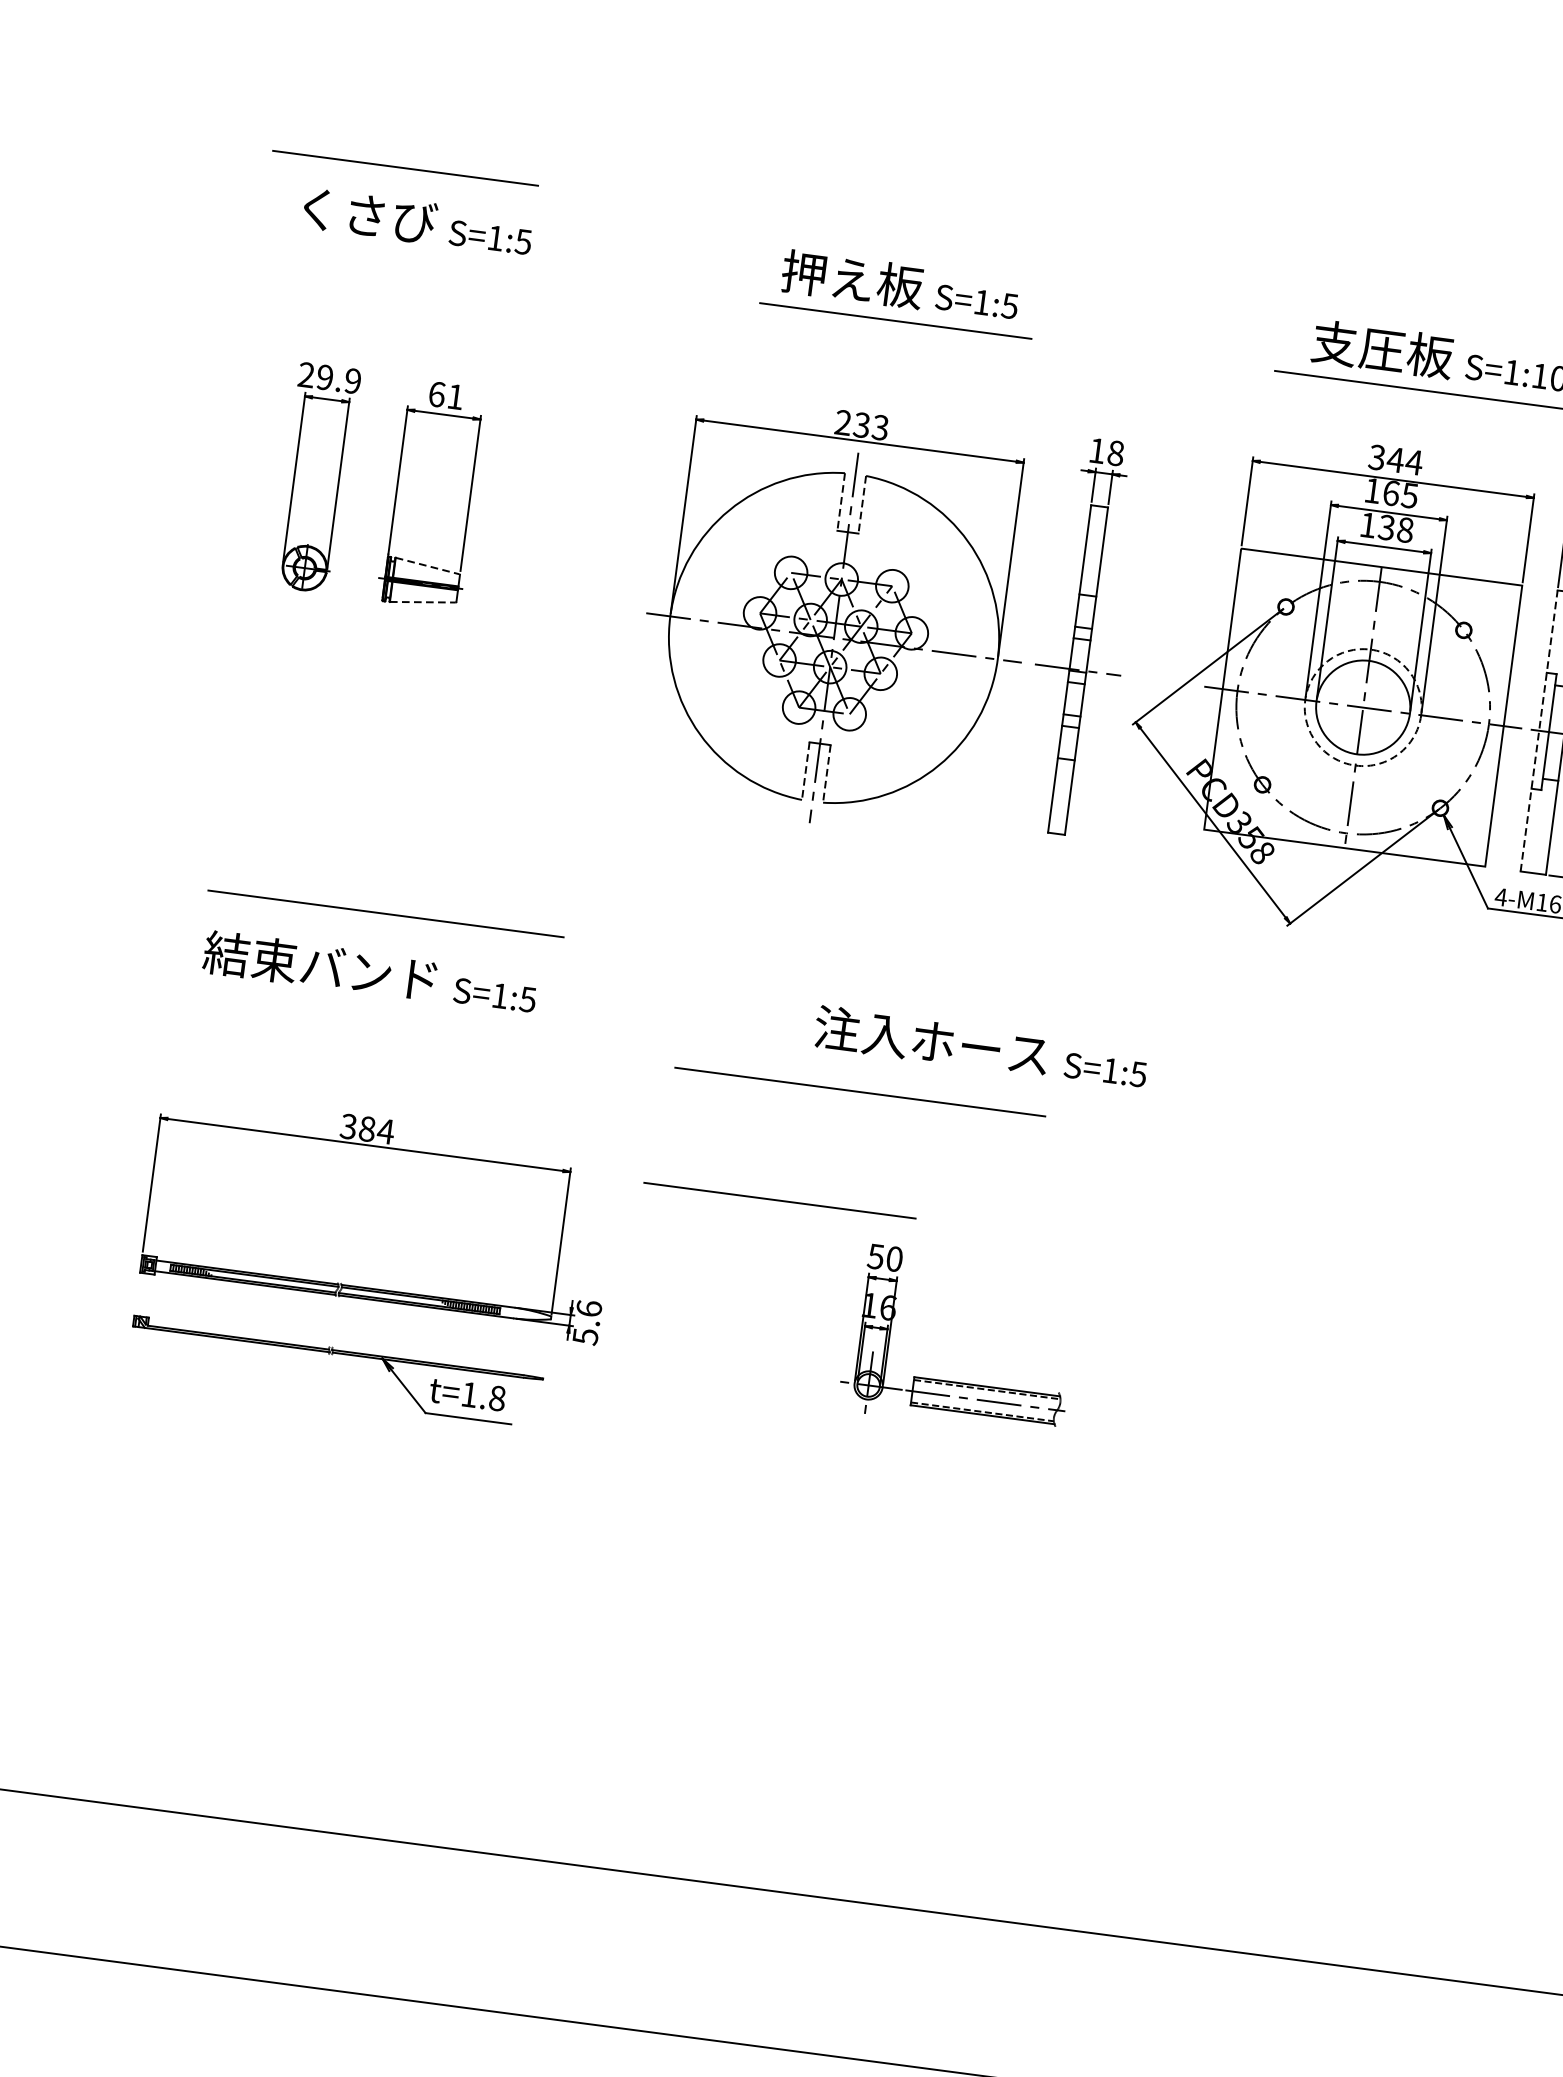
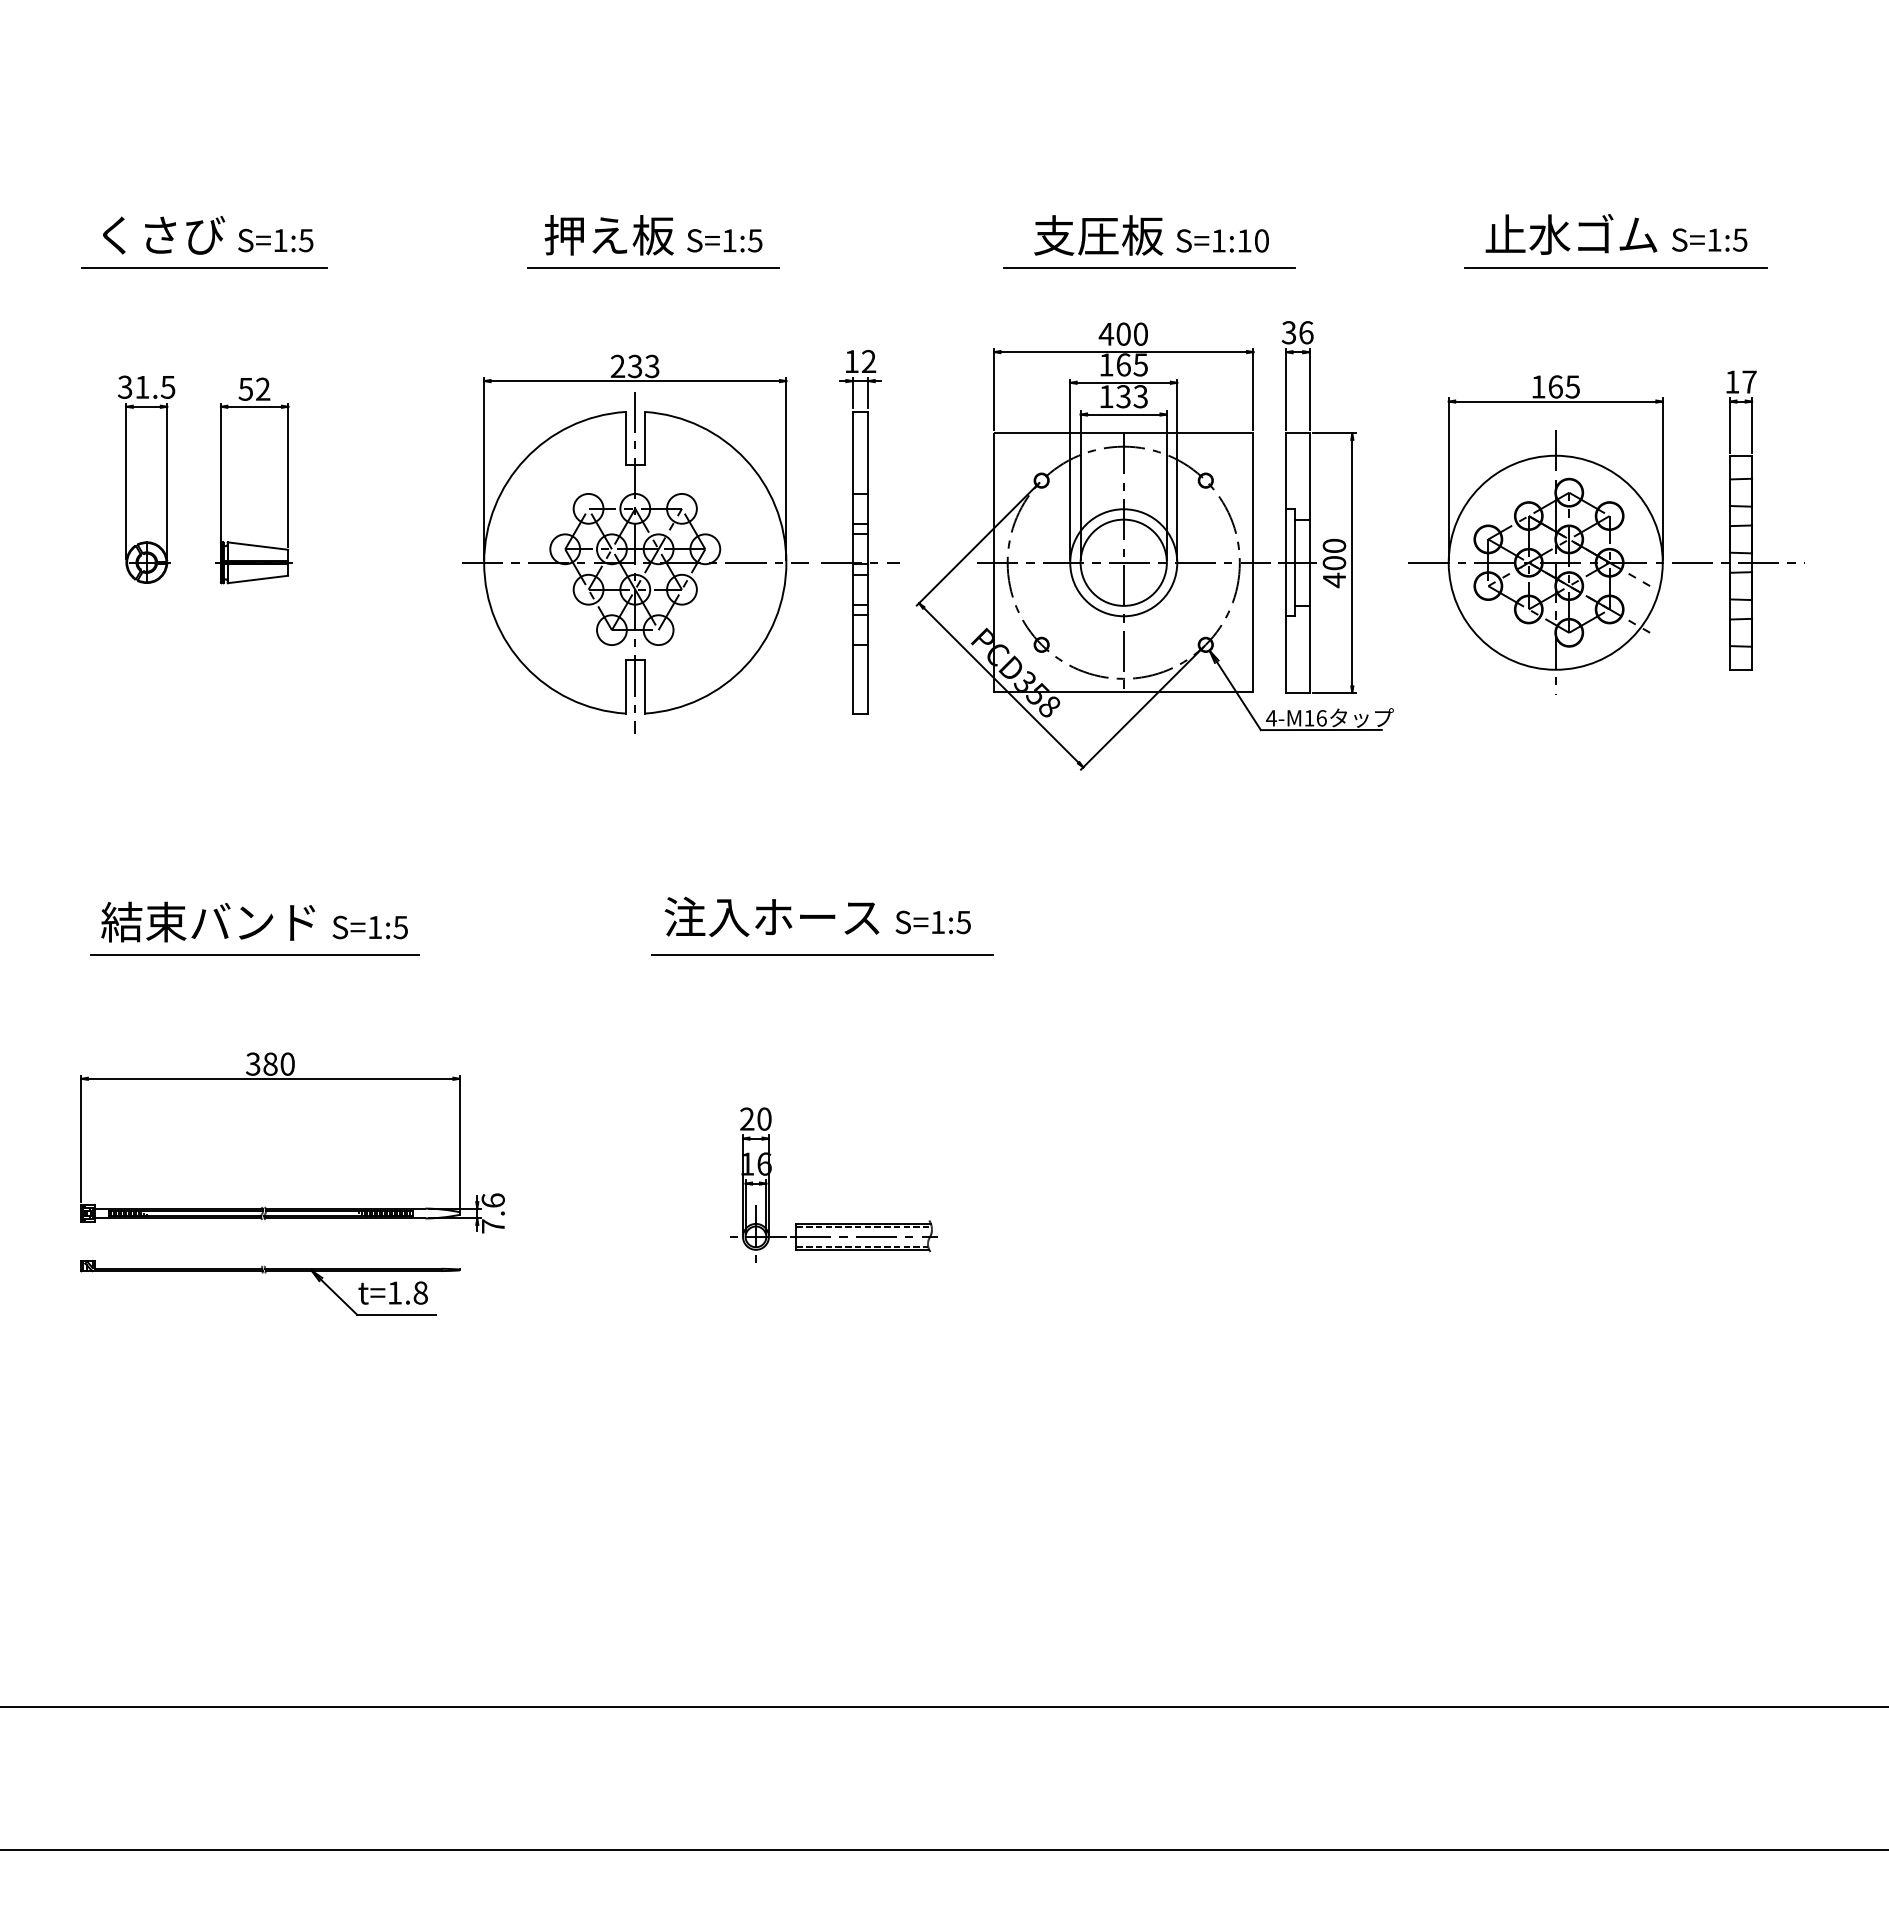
line: (405, 167) -> (204, 267), moved
text: (329, 377) -> (146, 386), 29.9 -> 31.5
text: (446, 394) -> (254, 388), 61 -> 52
text: (1116, 453) -> (869, 361), 18 -> 12
text: (1395, 459) -> (1123, 333), 344 -> 400
line: (841, 501) -> (625, 438), dashed -> solid
line: (862, 504) -> (645, 438), dashed -> solid
text: (1405, 529) -> (1140, 396), 138 -> 133
line: (428, 566) -> (258, 546), dashed -> solid
line: (423, 602) -> (258, 579), dashed -> solid
circle: (1362, 707) -> (1123, 562), dashed -> solid
line: (1539, 730) -> (1286, 562), dashed -> solid
line: (805, 770) -> (625, 686), dashed -> solid
line: (827, 773) -> (645, 686), dashed -> solid
line: (385, 913) -> (254, 954), moved
line: (860, 1091) -> (822, 954), moved
text: (385, 1130) -> (287, 1063), 384 -> 380
line: (780, 1200) -> (653, 1079), removed
text: (875, 1255) -> (746, 1118), 50 -> 20
text: (585, 1336) -> (493, 1226), 5.6 -> 7.6

